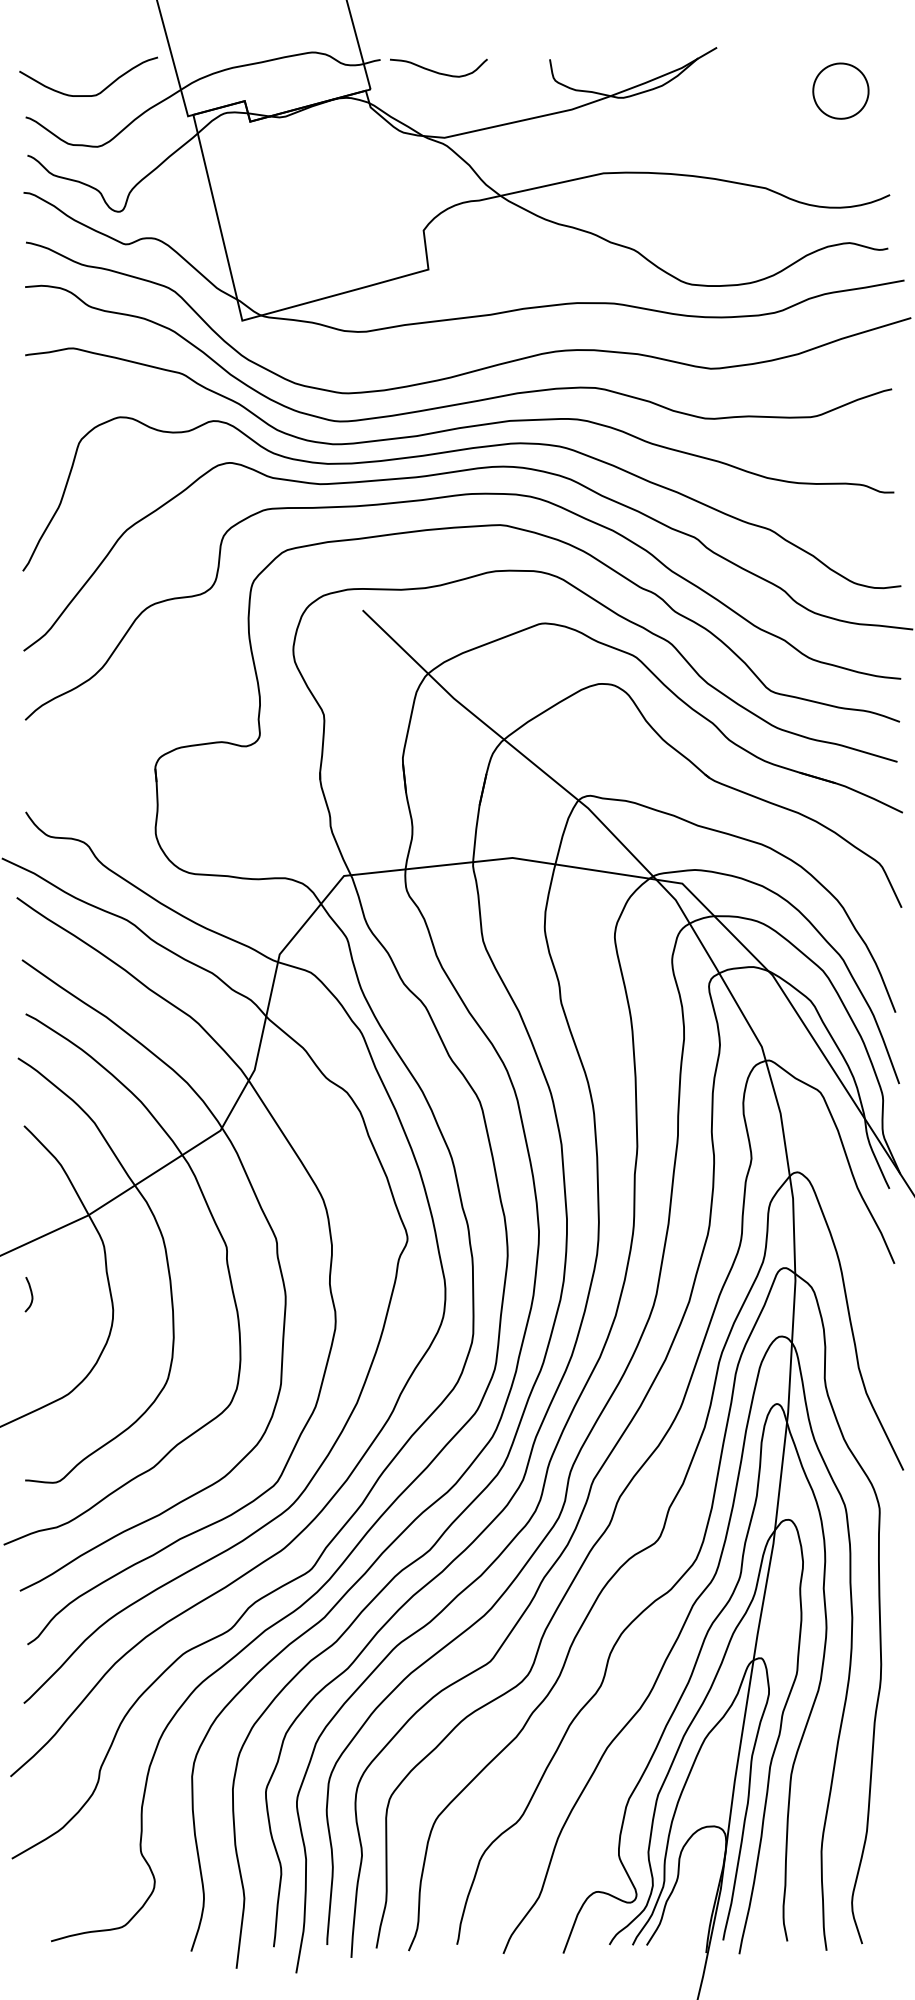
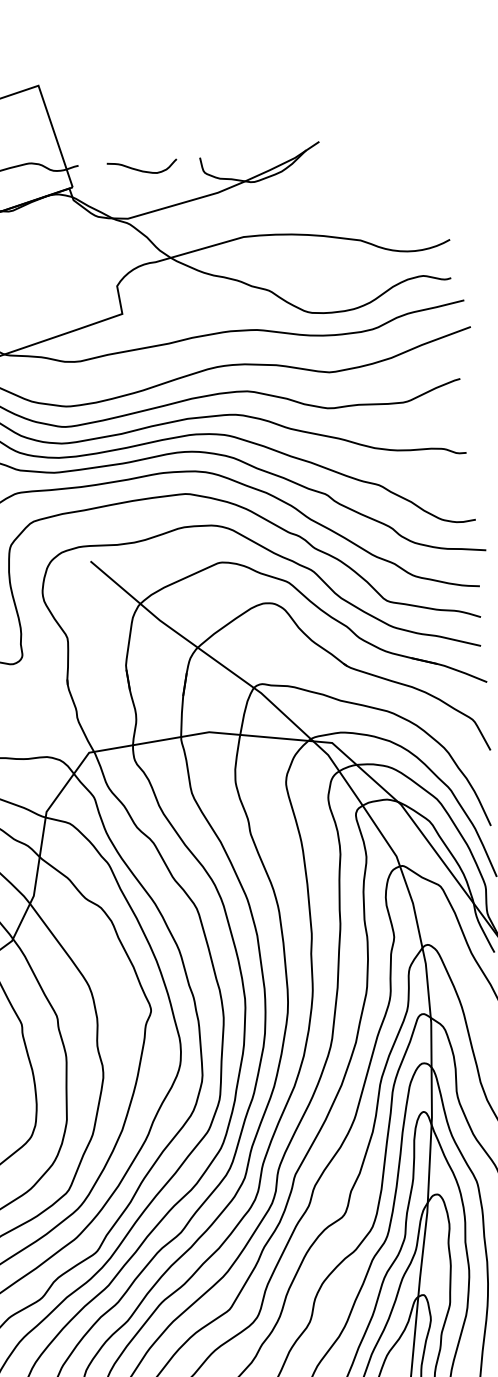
curve: (437, 71) -> (141, 170), moved
part: (840, 90) -> (409, 166), removed

